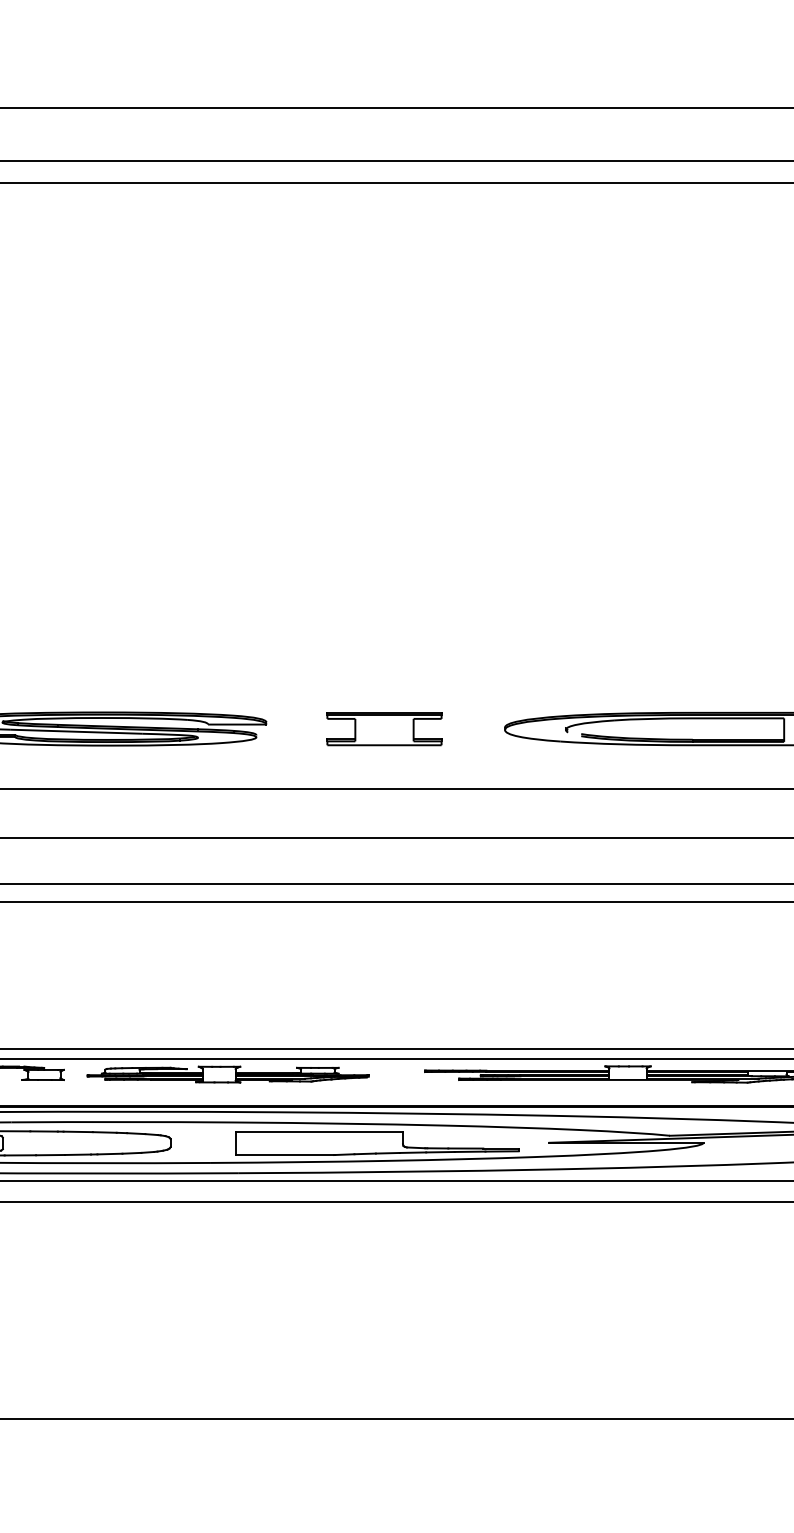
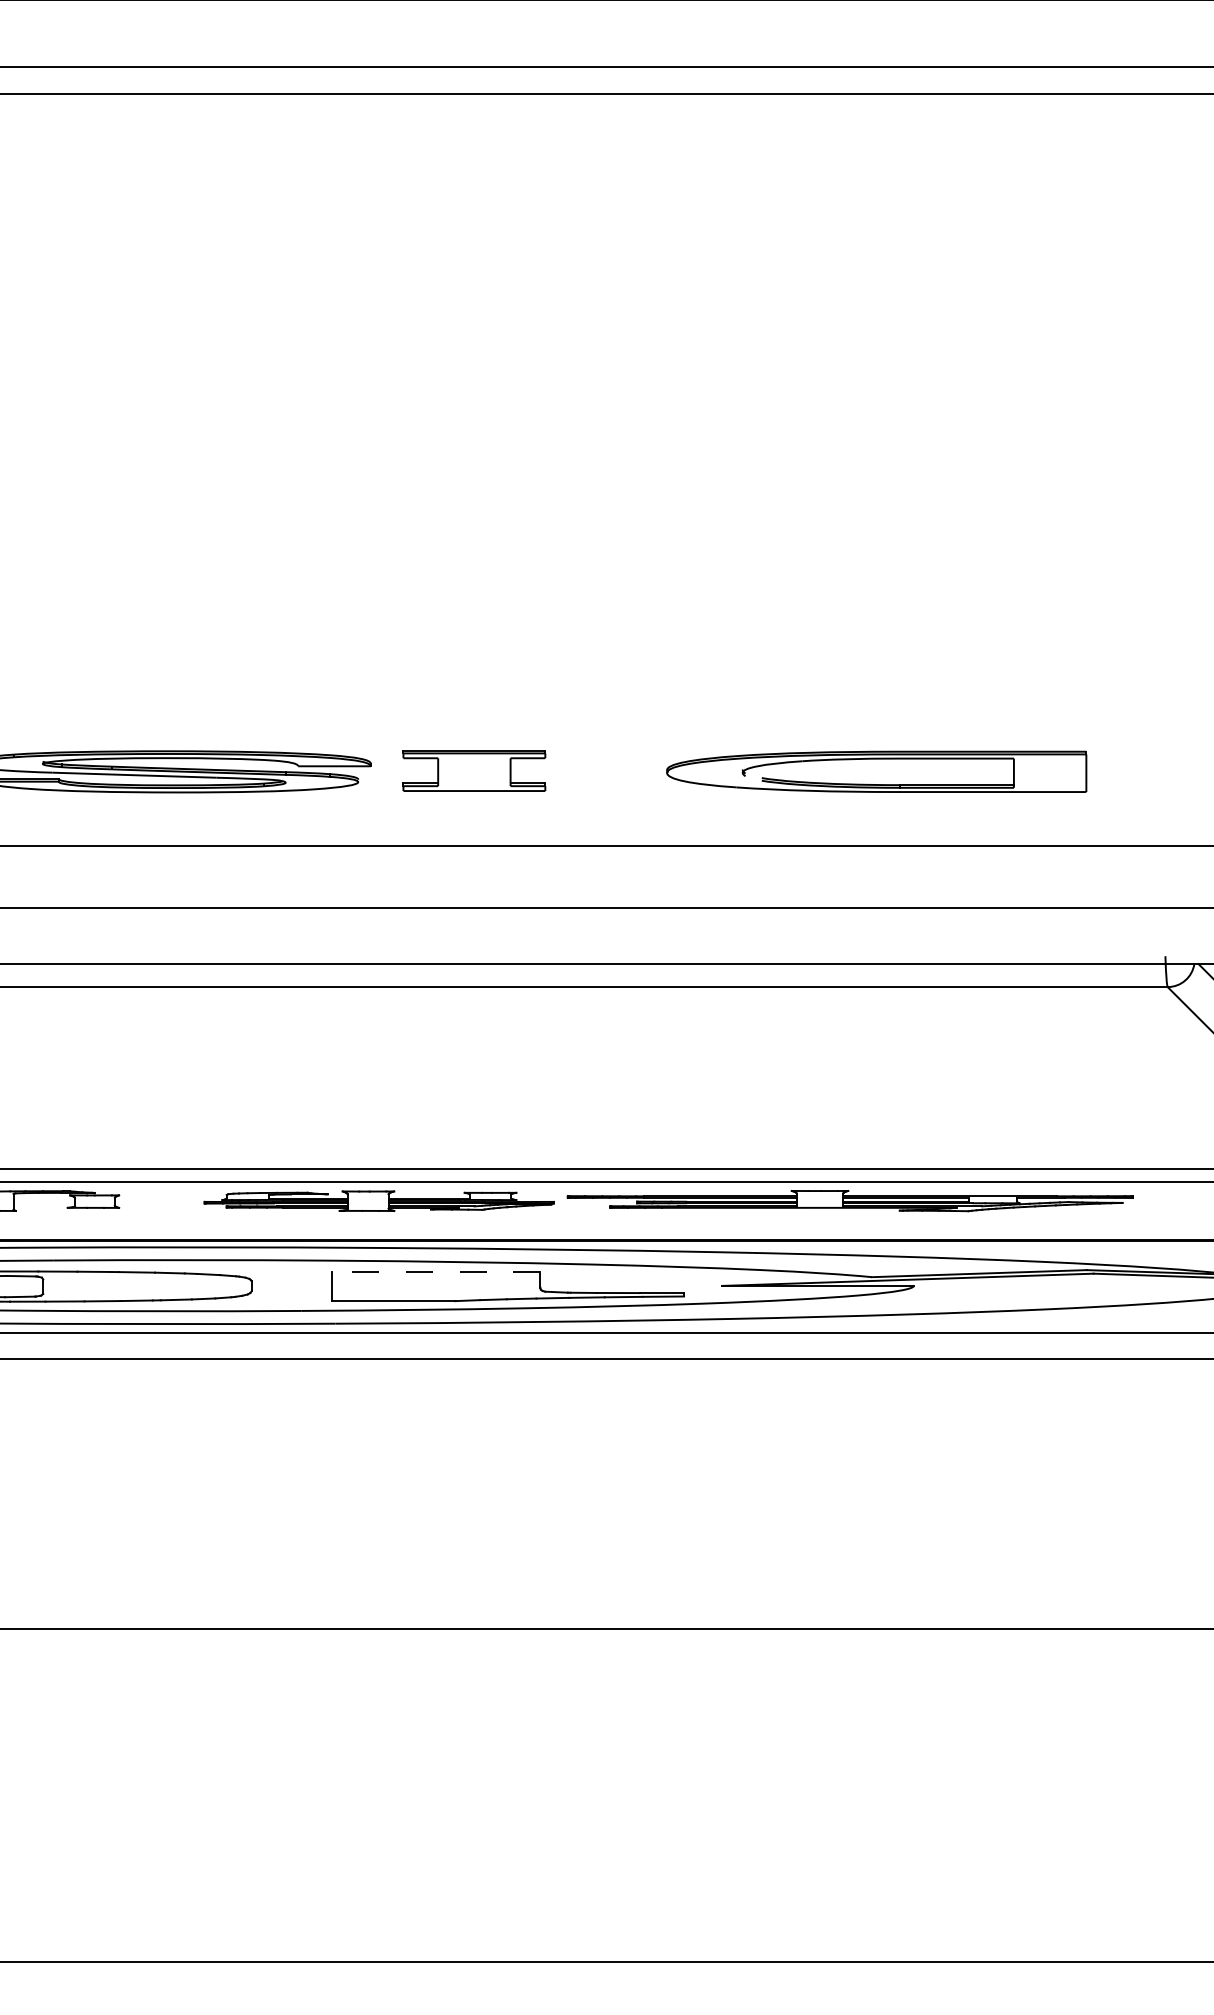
part: (384, 728) -> (474, 770), moved
part: (227, 1074) -> (378, 1200), moved
line: (319, 1132) -> (436, 1272), solid -> dashed

